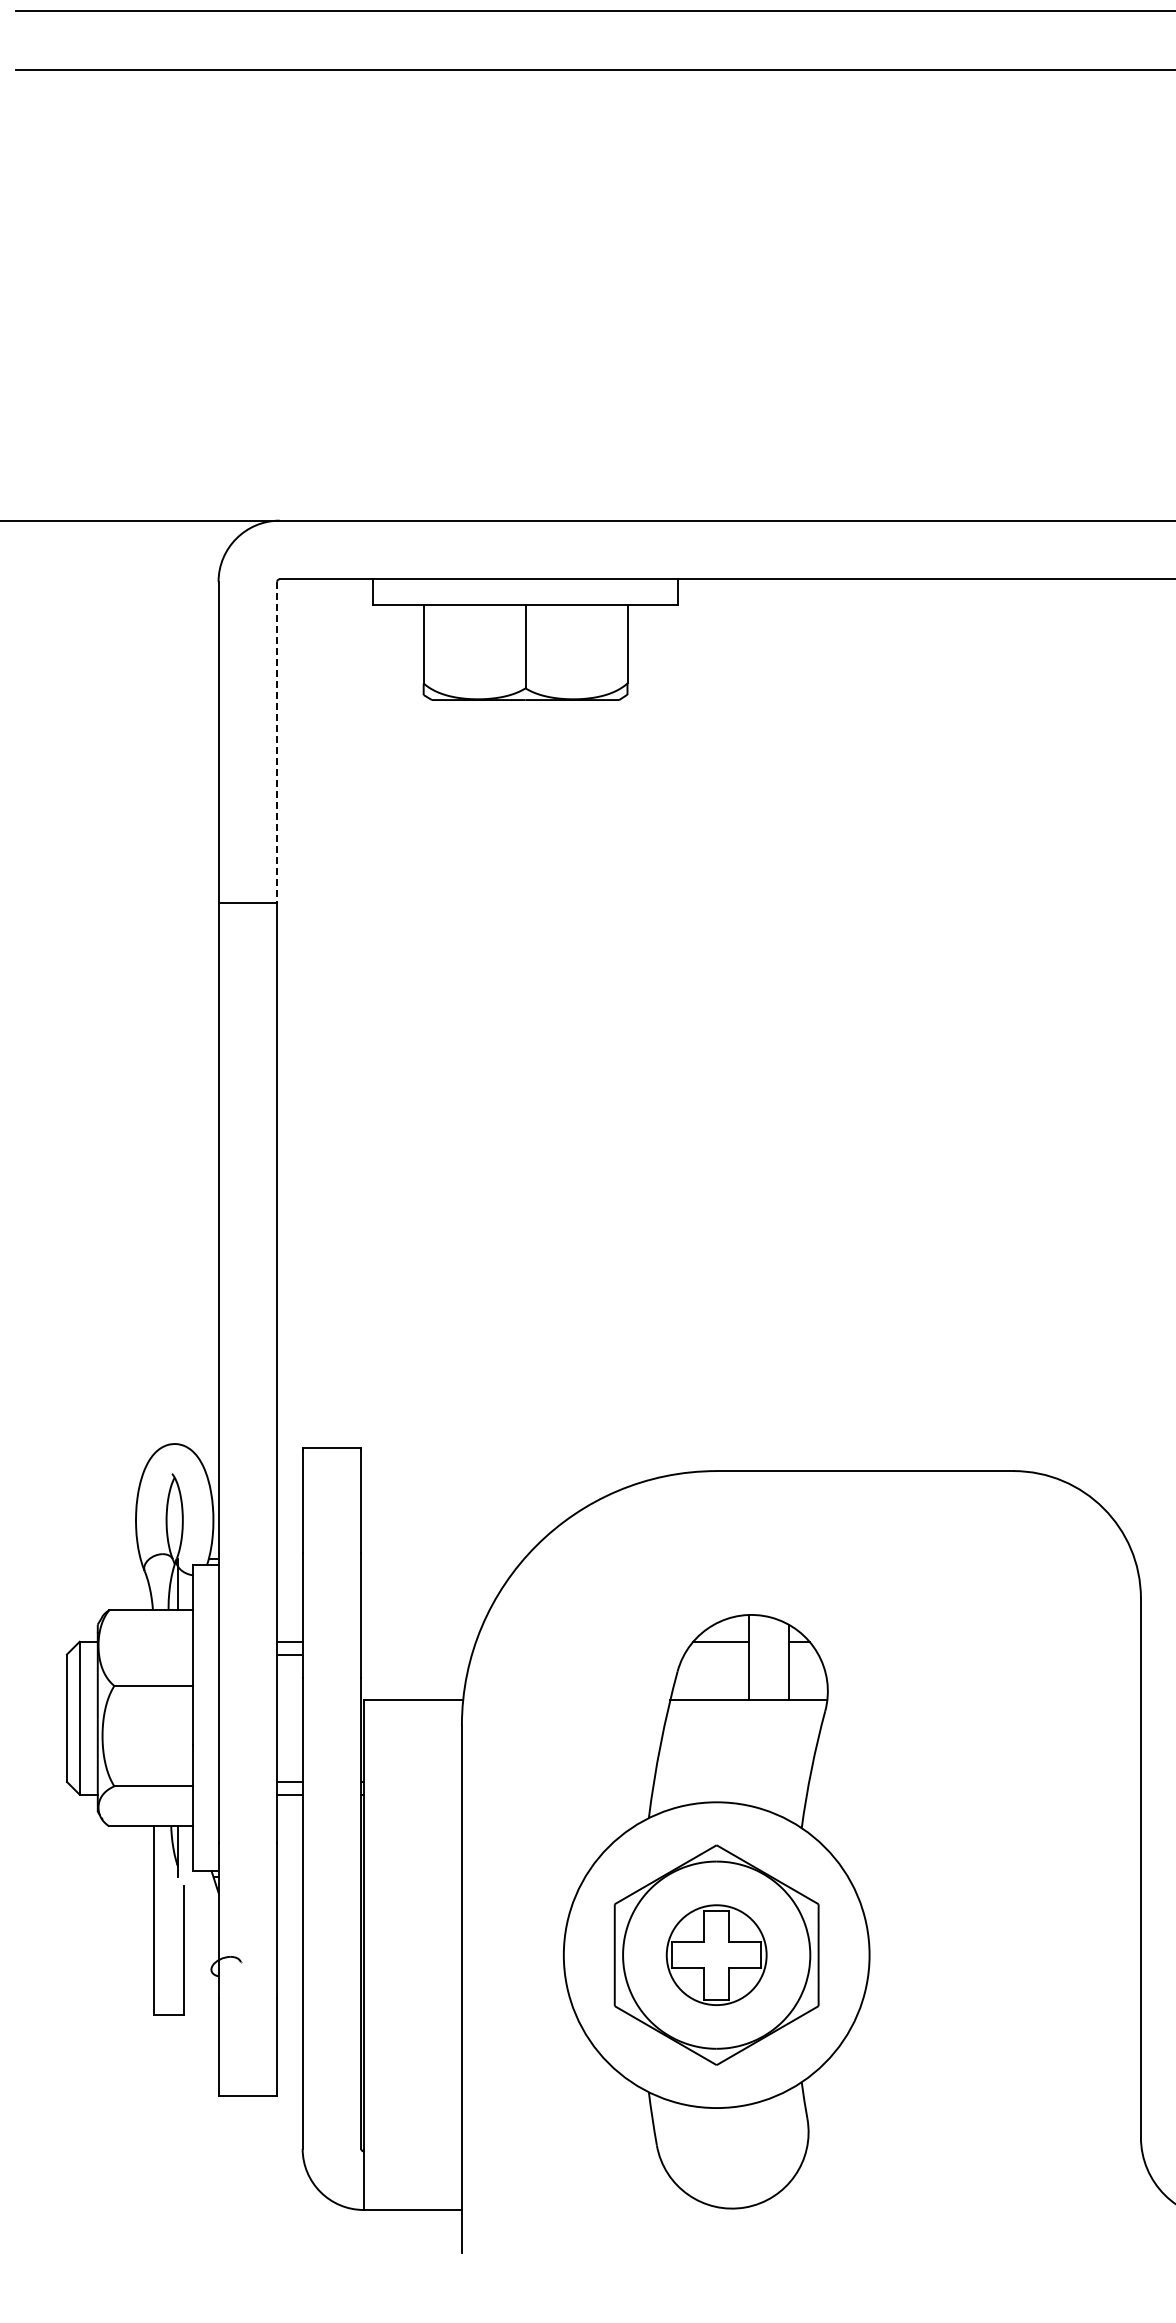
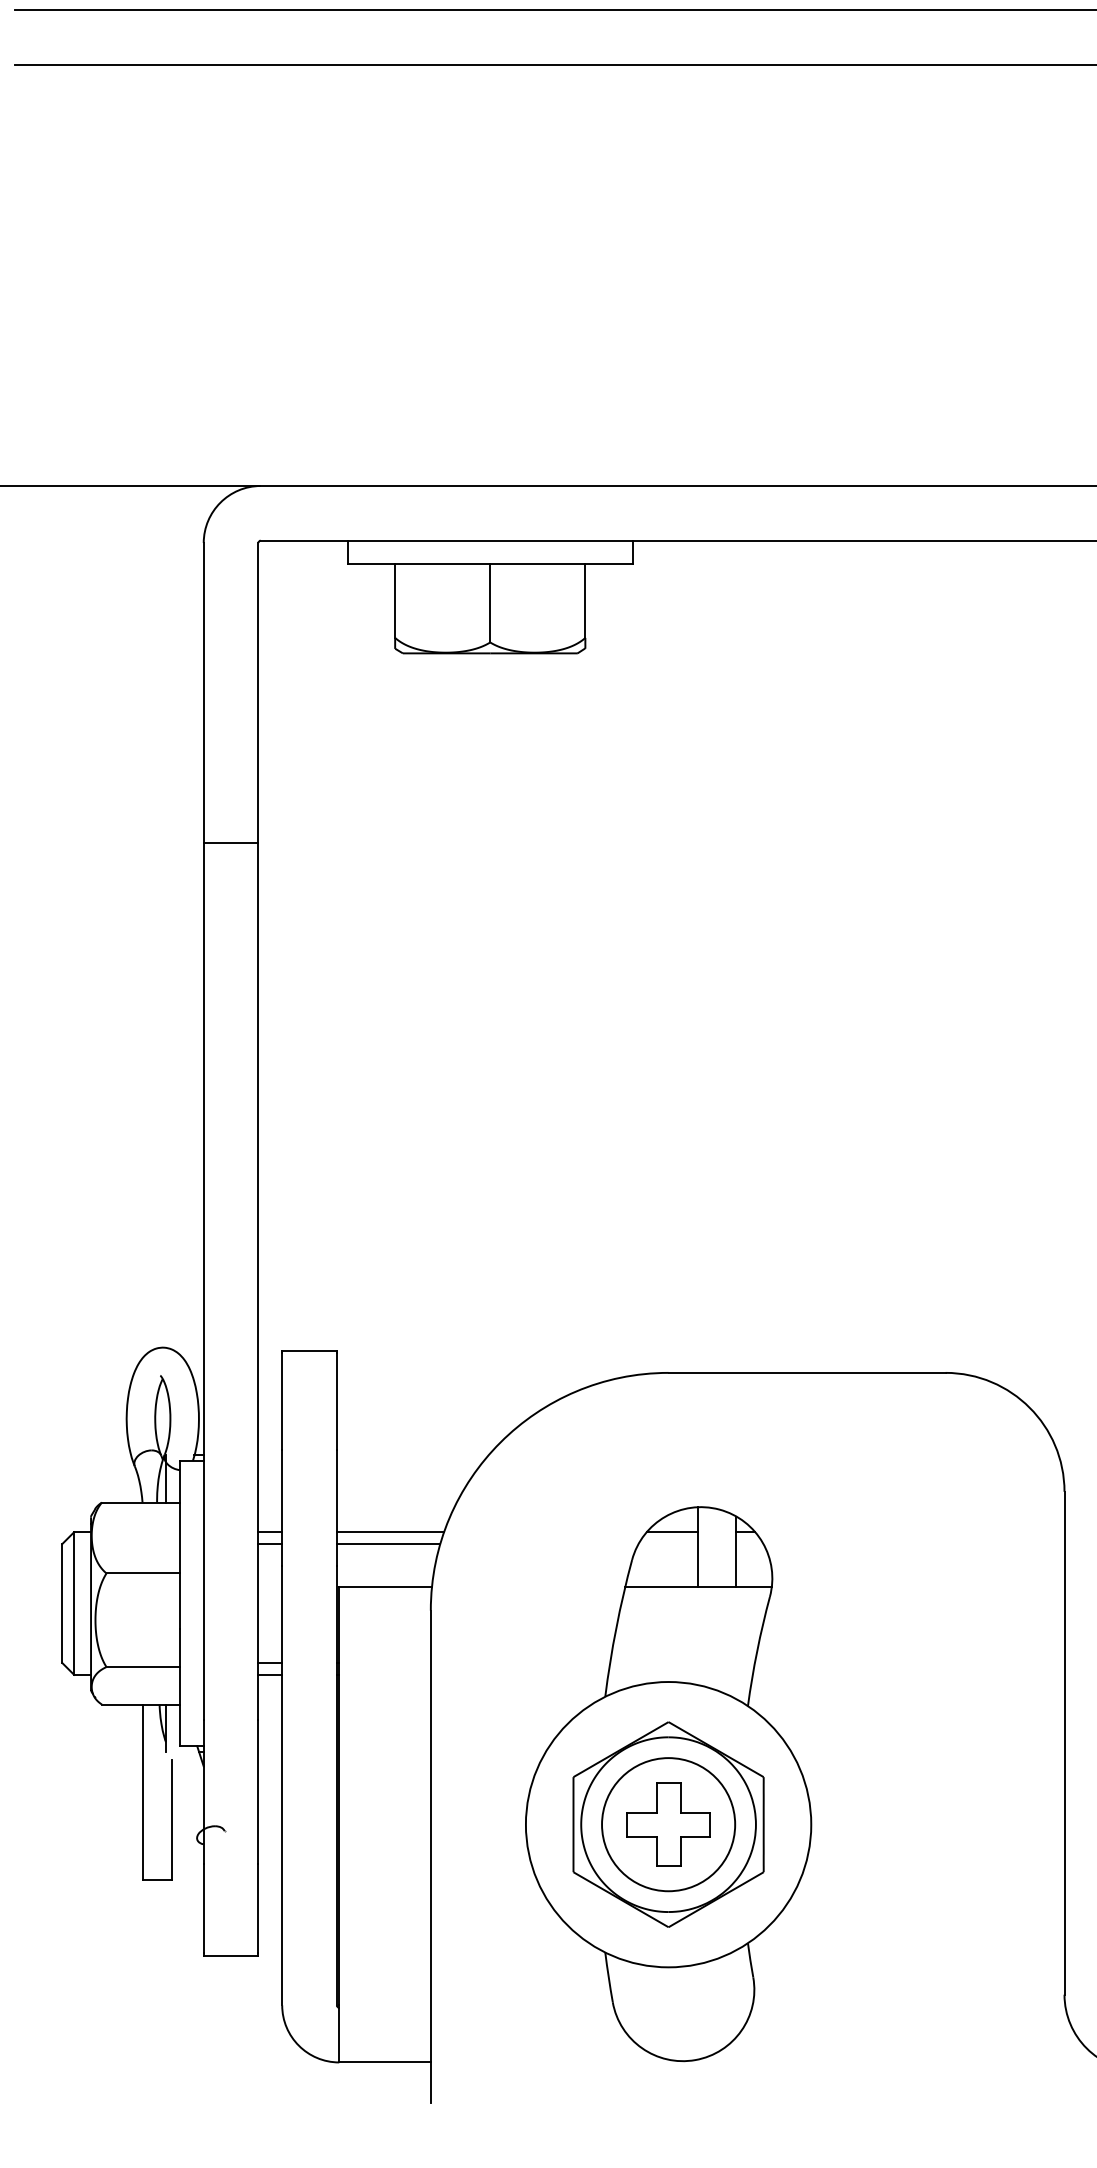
line: (277, 742) -> (258, 692), dashed -> solid
line: (418, 1641) -> (390, 1531), added
line: (416, 1654) -> (388, 1544), added
circle: (716, 1954) -> (668, 1824), size x1.43

